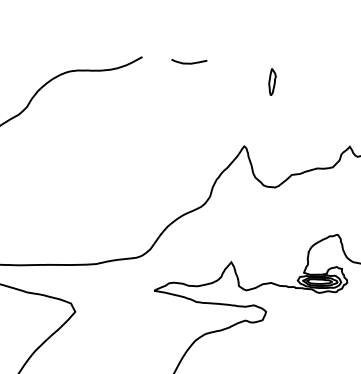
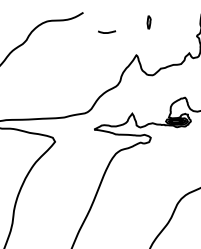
curve: (190, 62) -> (107, 32), moved

